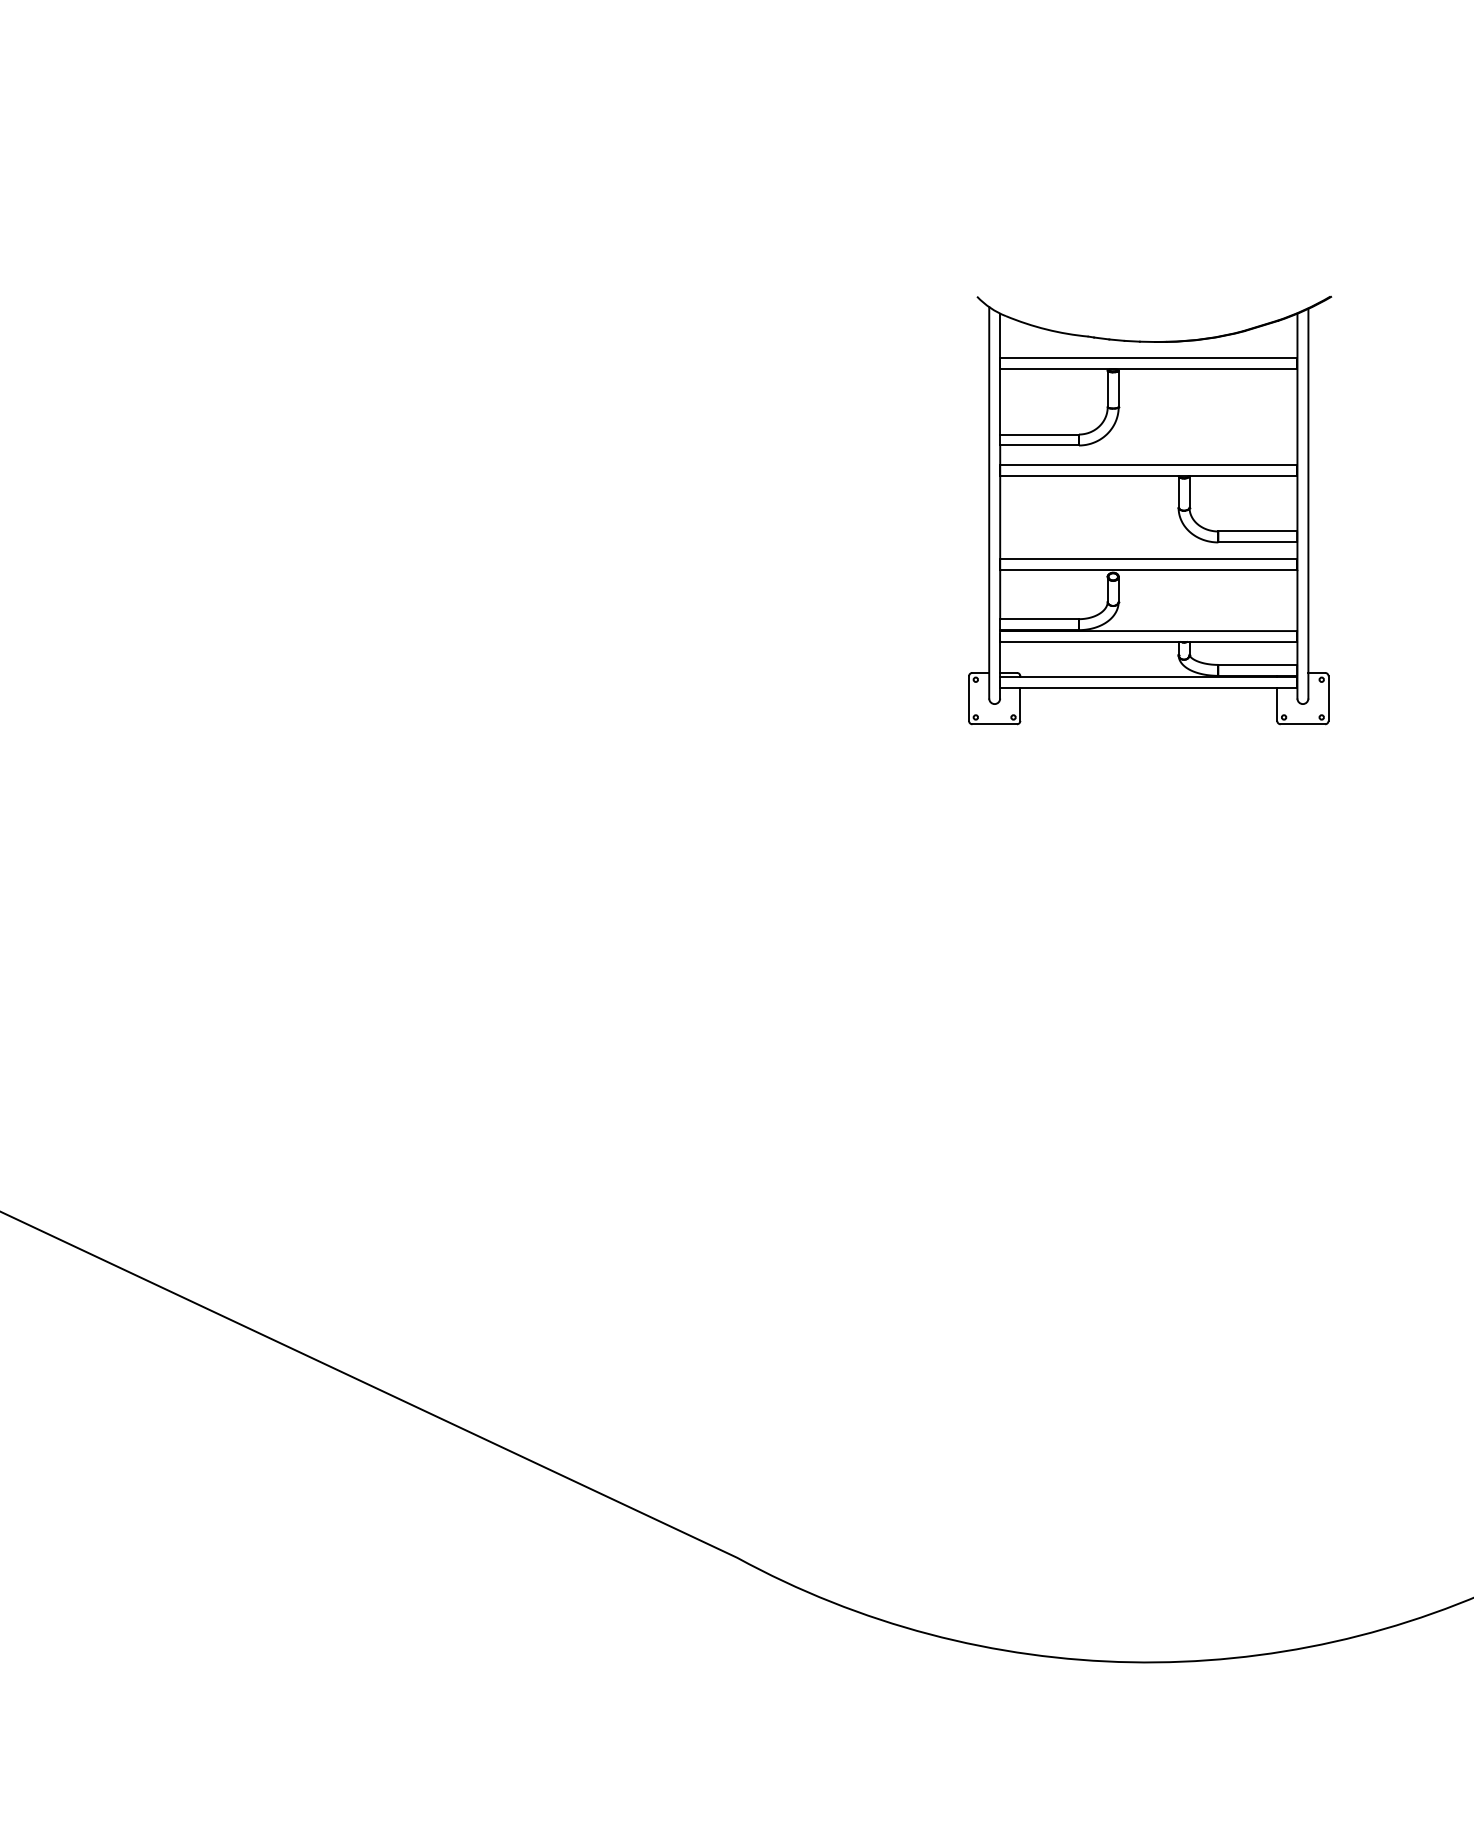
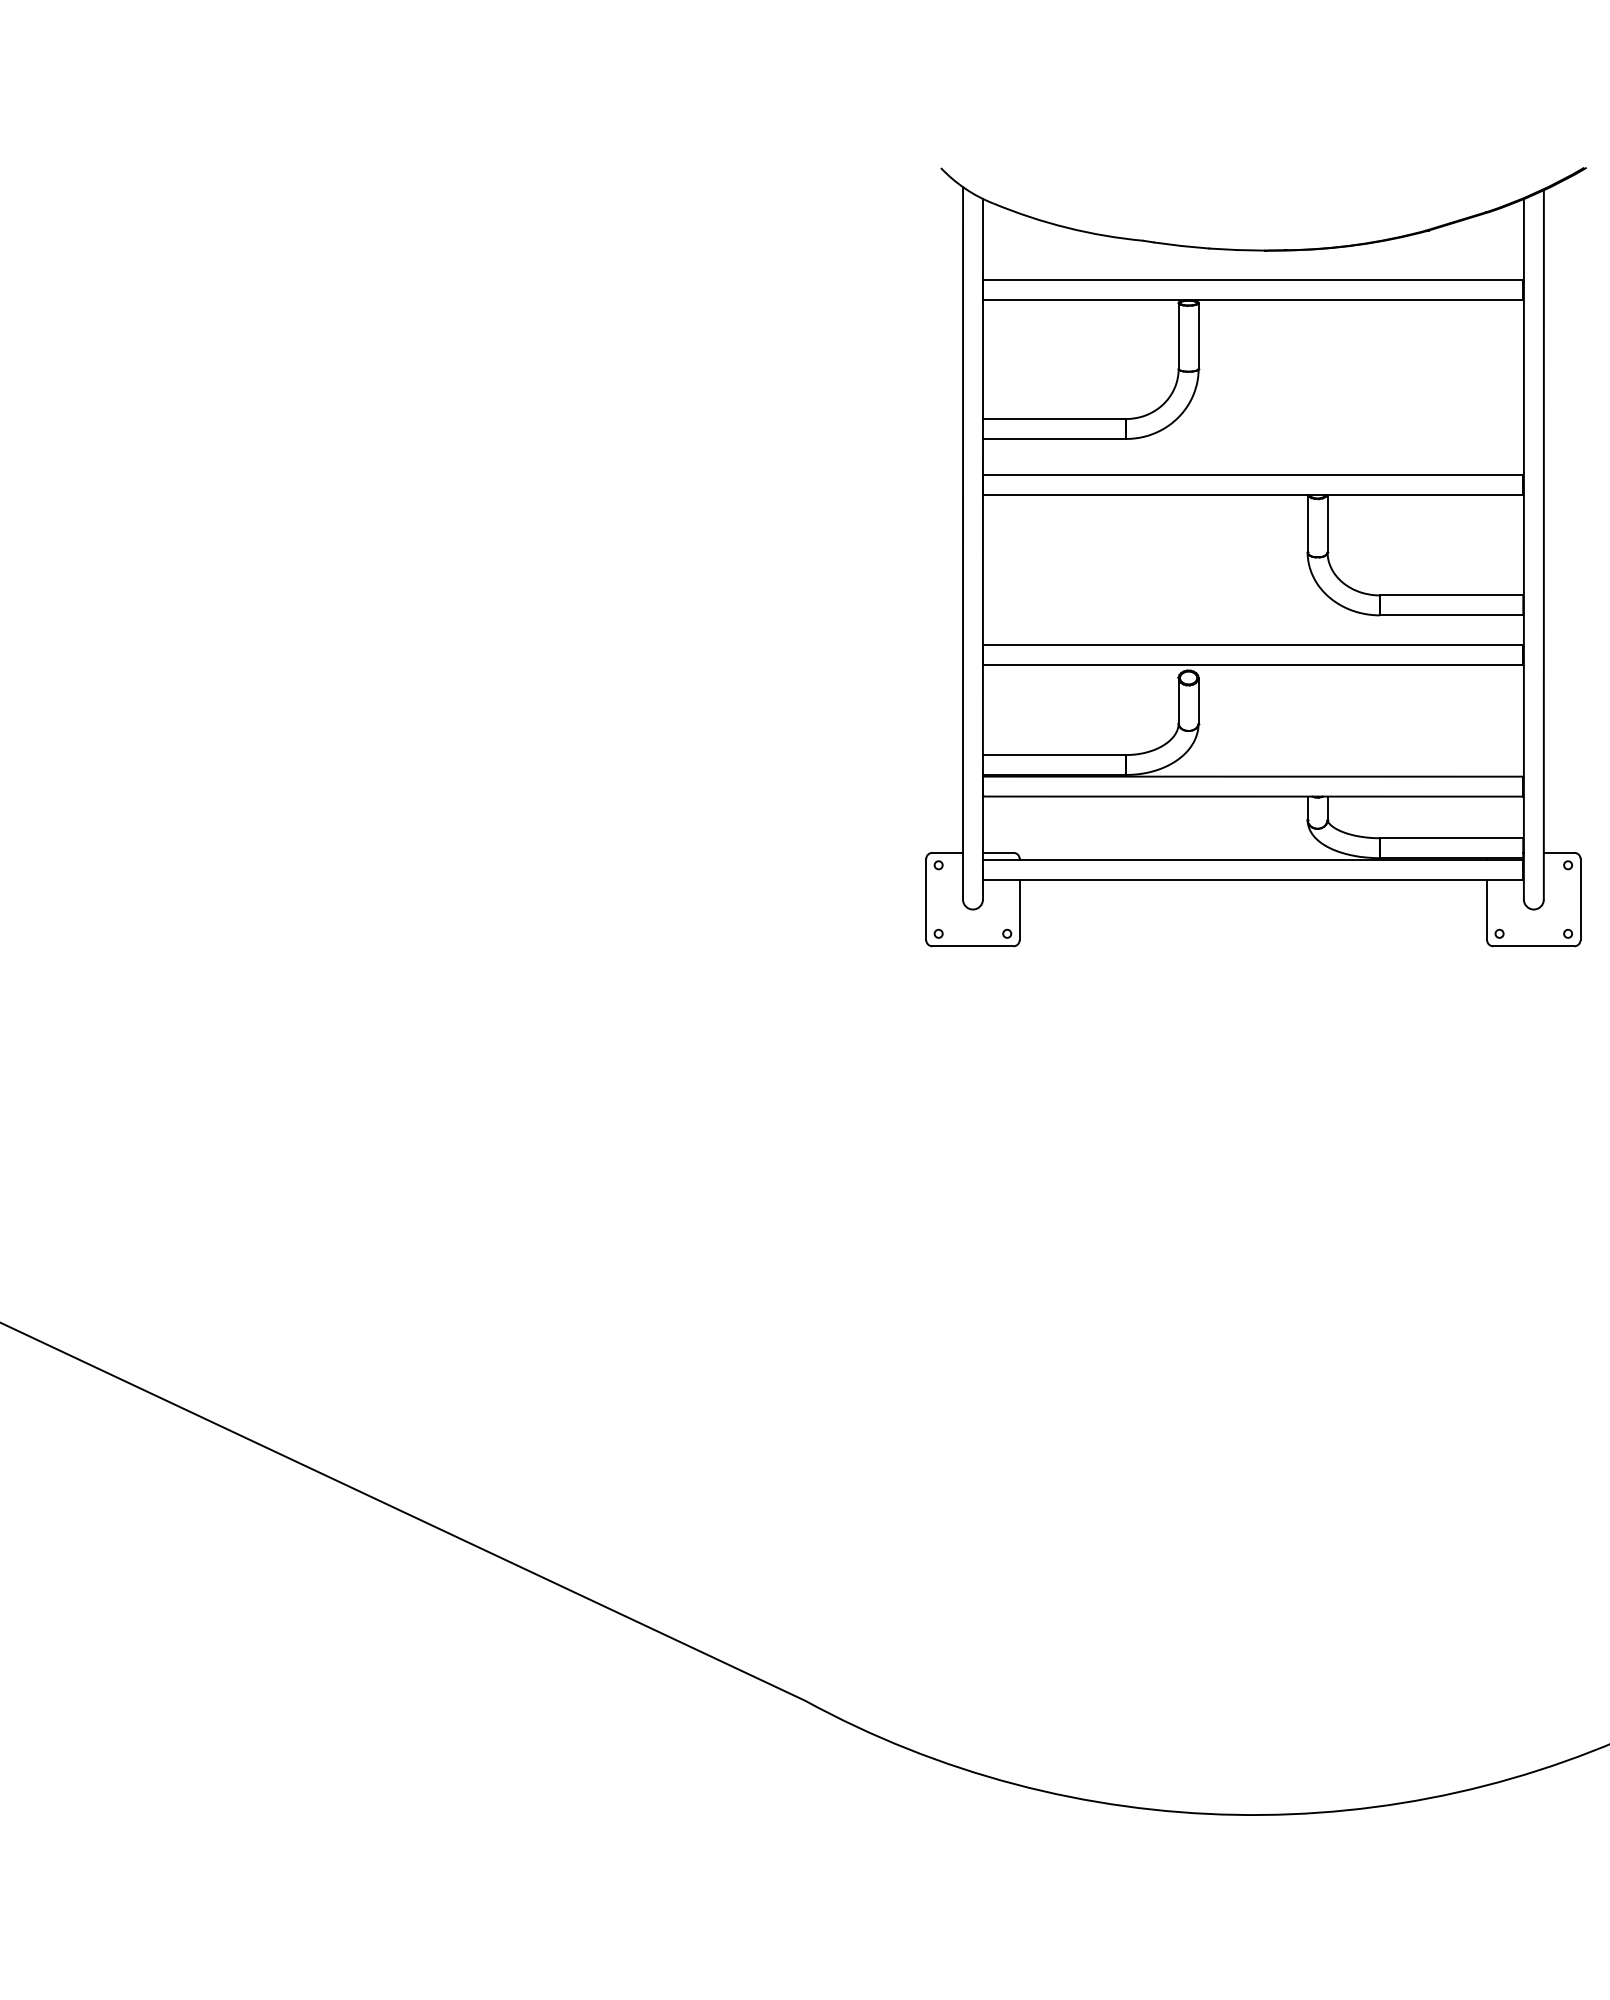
part: (1150, 510) -> (1256, 557), size x1.67

